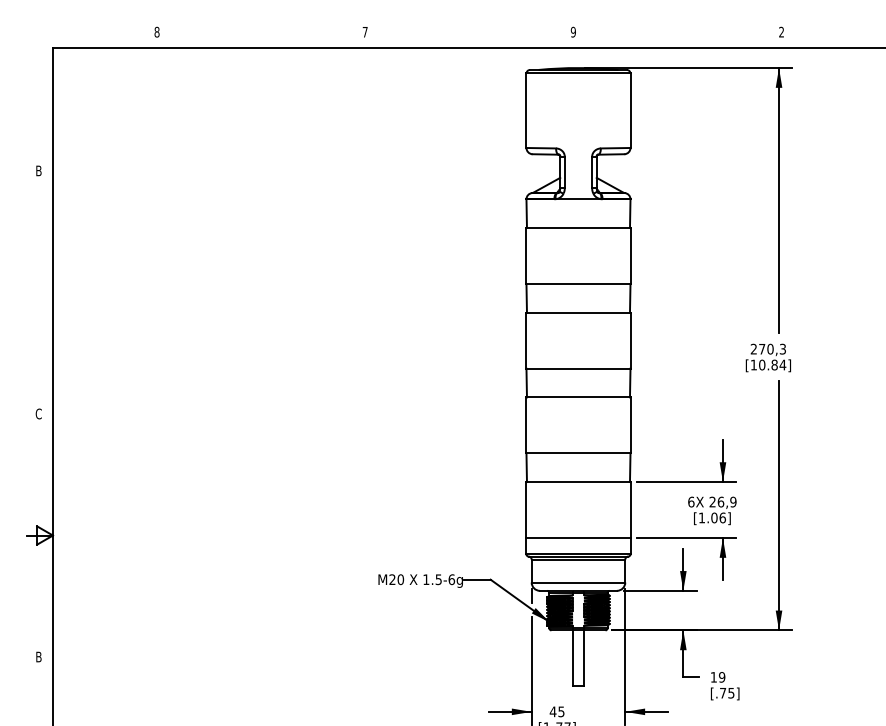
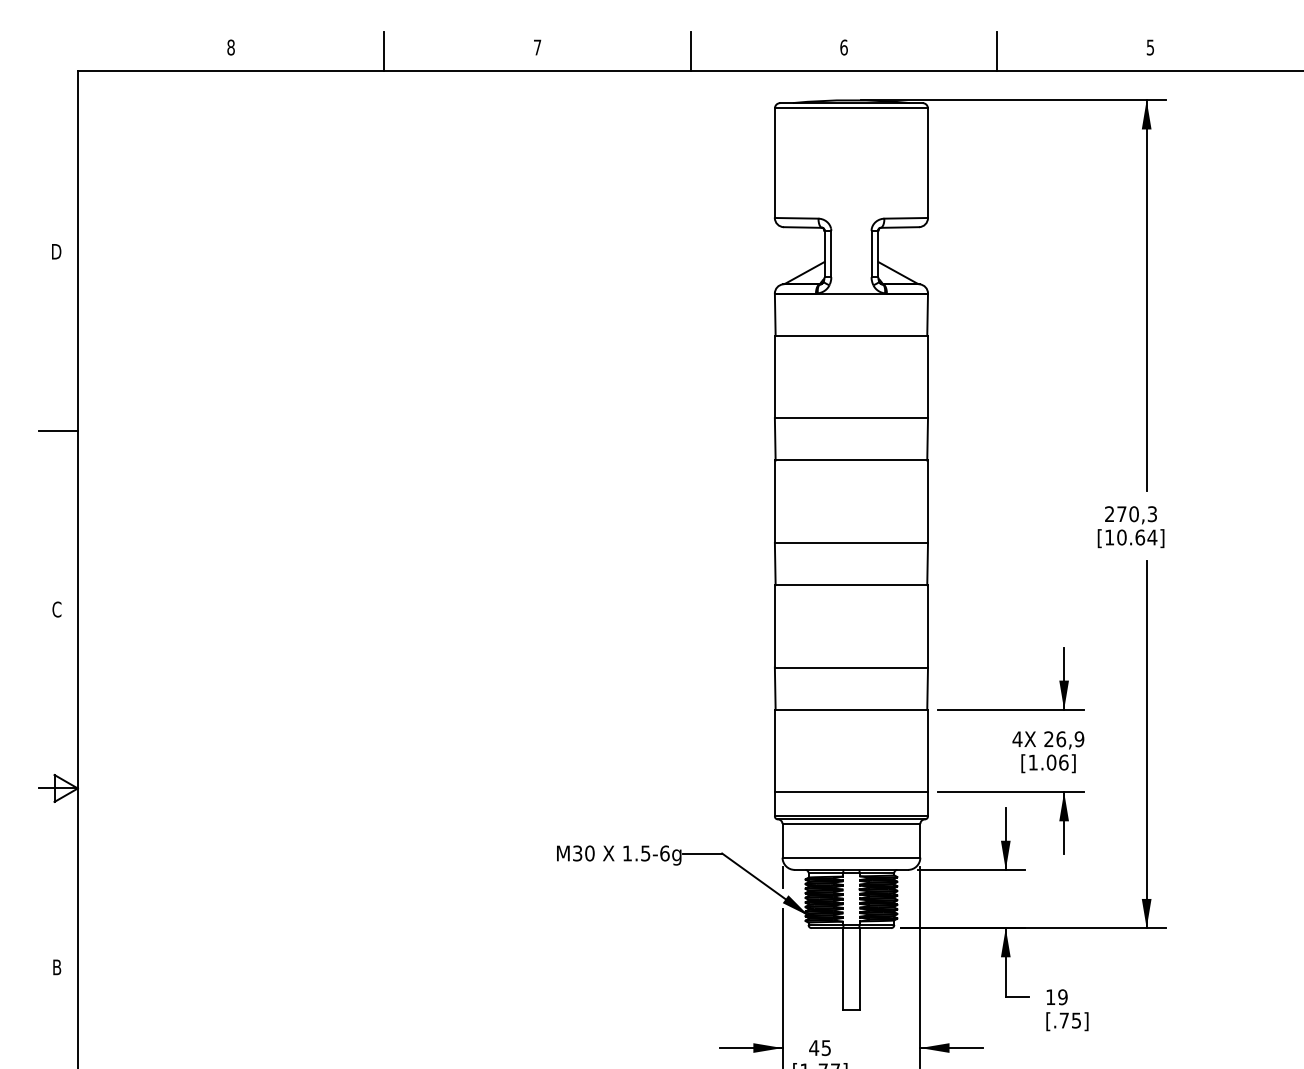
text: (572, 31) -> (842, 46), 9 -> 6
text: (781, 31) -> (1150, 46), 2 -> 5
line: (261, 34) -> (384, 50), added
line: (469, 34) -> (691, 50), added
line: (677, 34) -> (997, 50), added
text: (38, 170) -> (56, 251), B -> D
line: (39, 292) -> (58, 430), added
text: (774, 364) -> (1140, 536), [10.84] -> [10.64]
text: (690, 501) -> (1016, 738), 6X -> 4X
text: (392, 580) -> (577, 854), M20 -> M30

